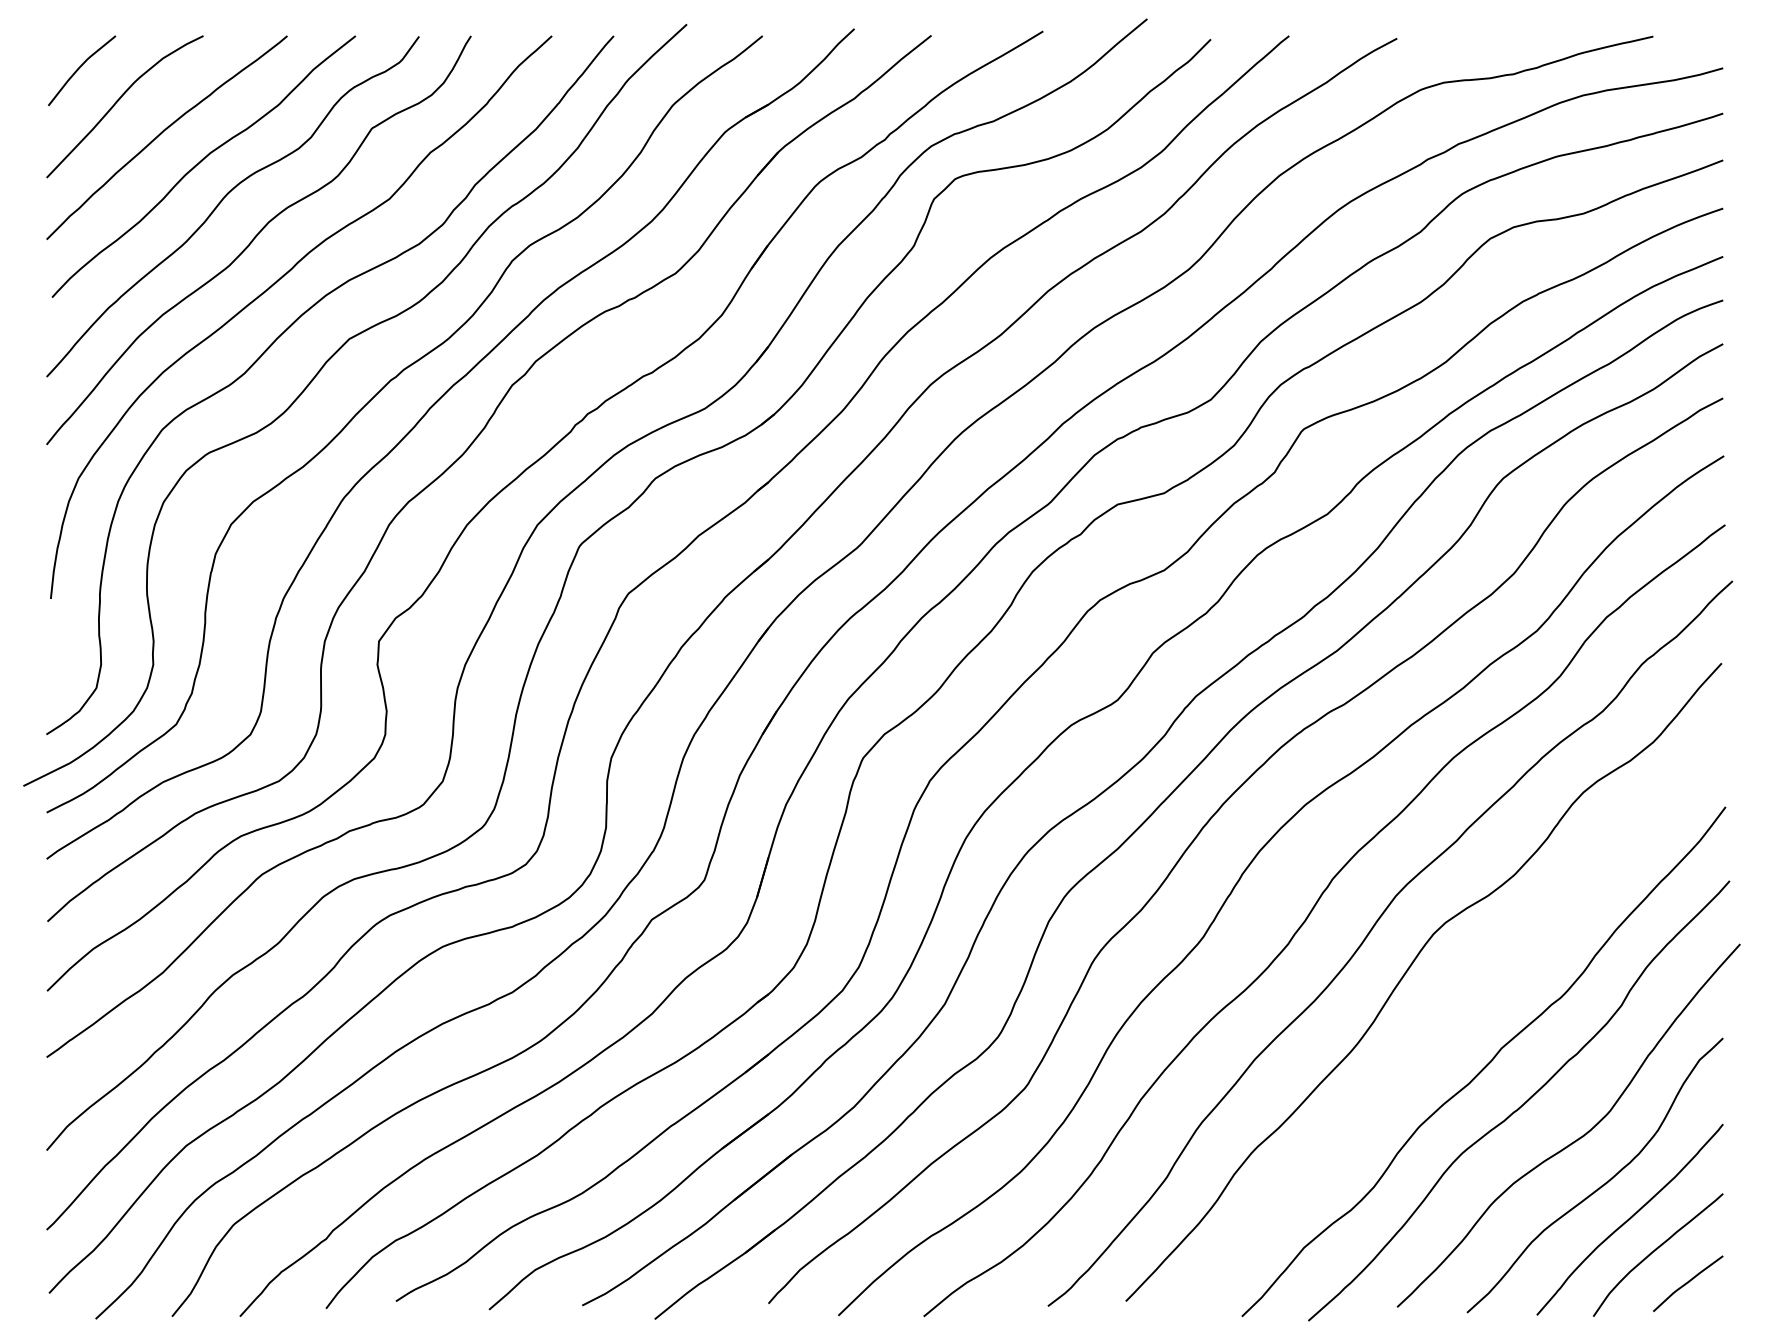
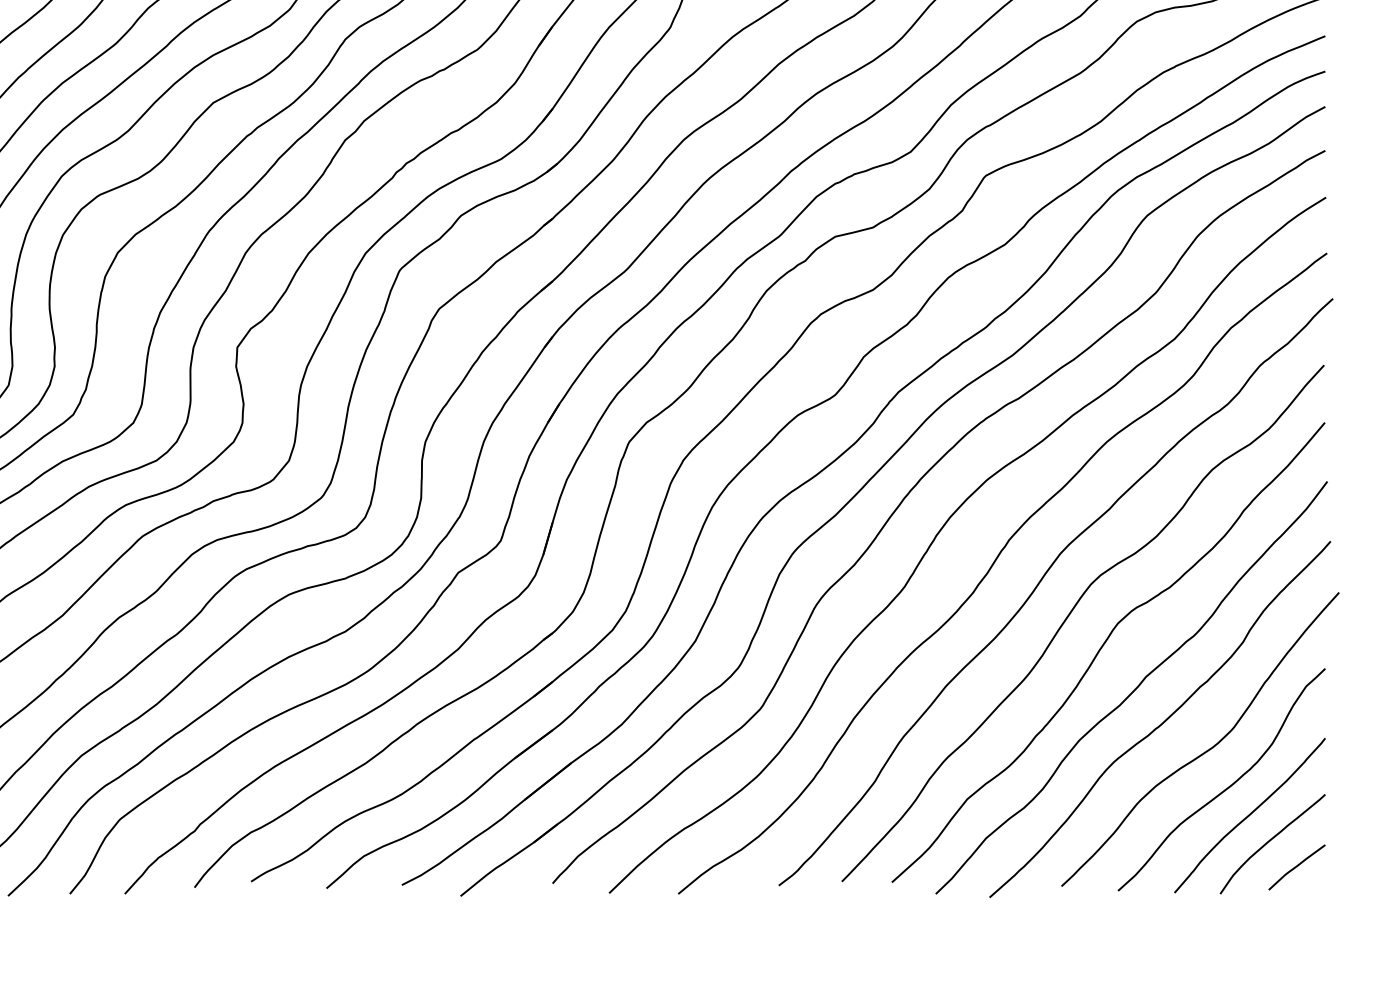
curve: (1446, 1014) -> (1101, 649), added

